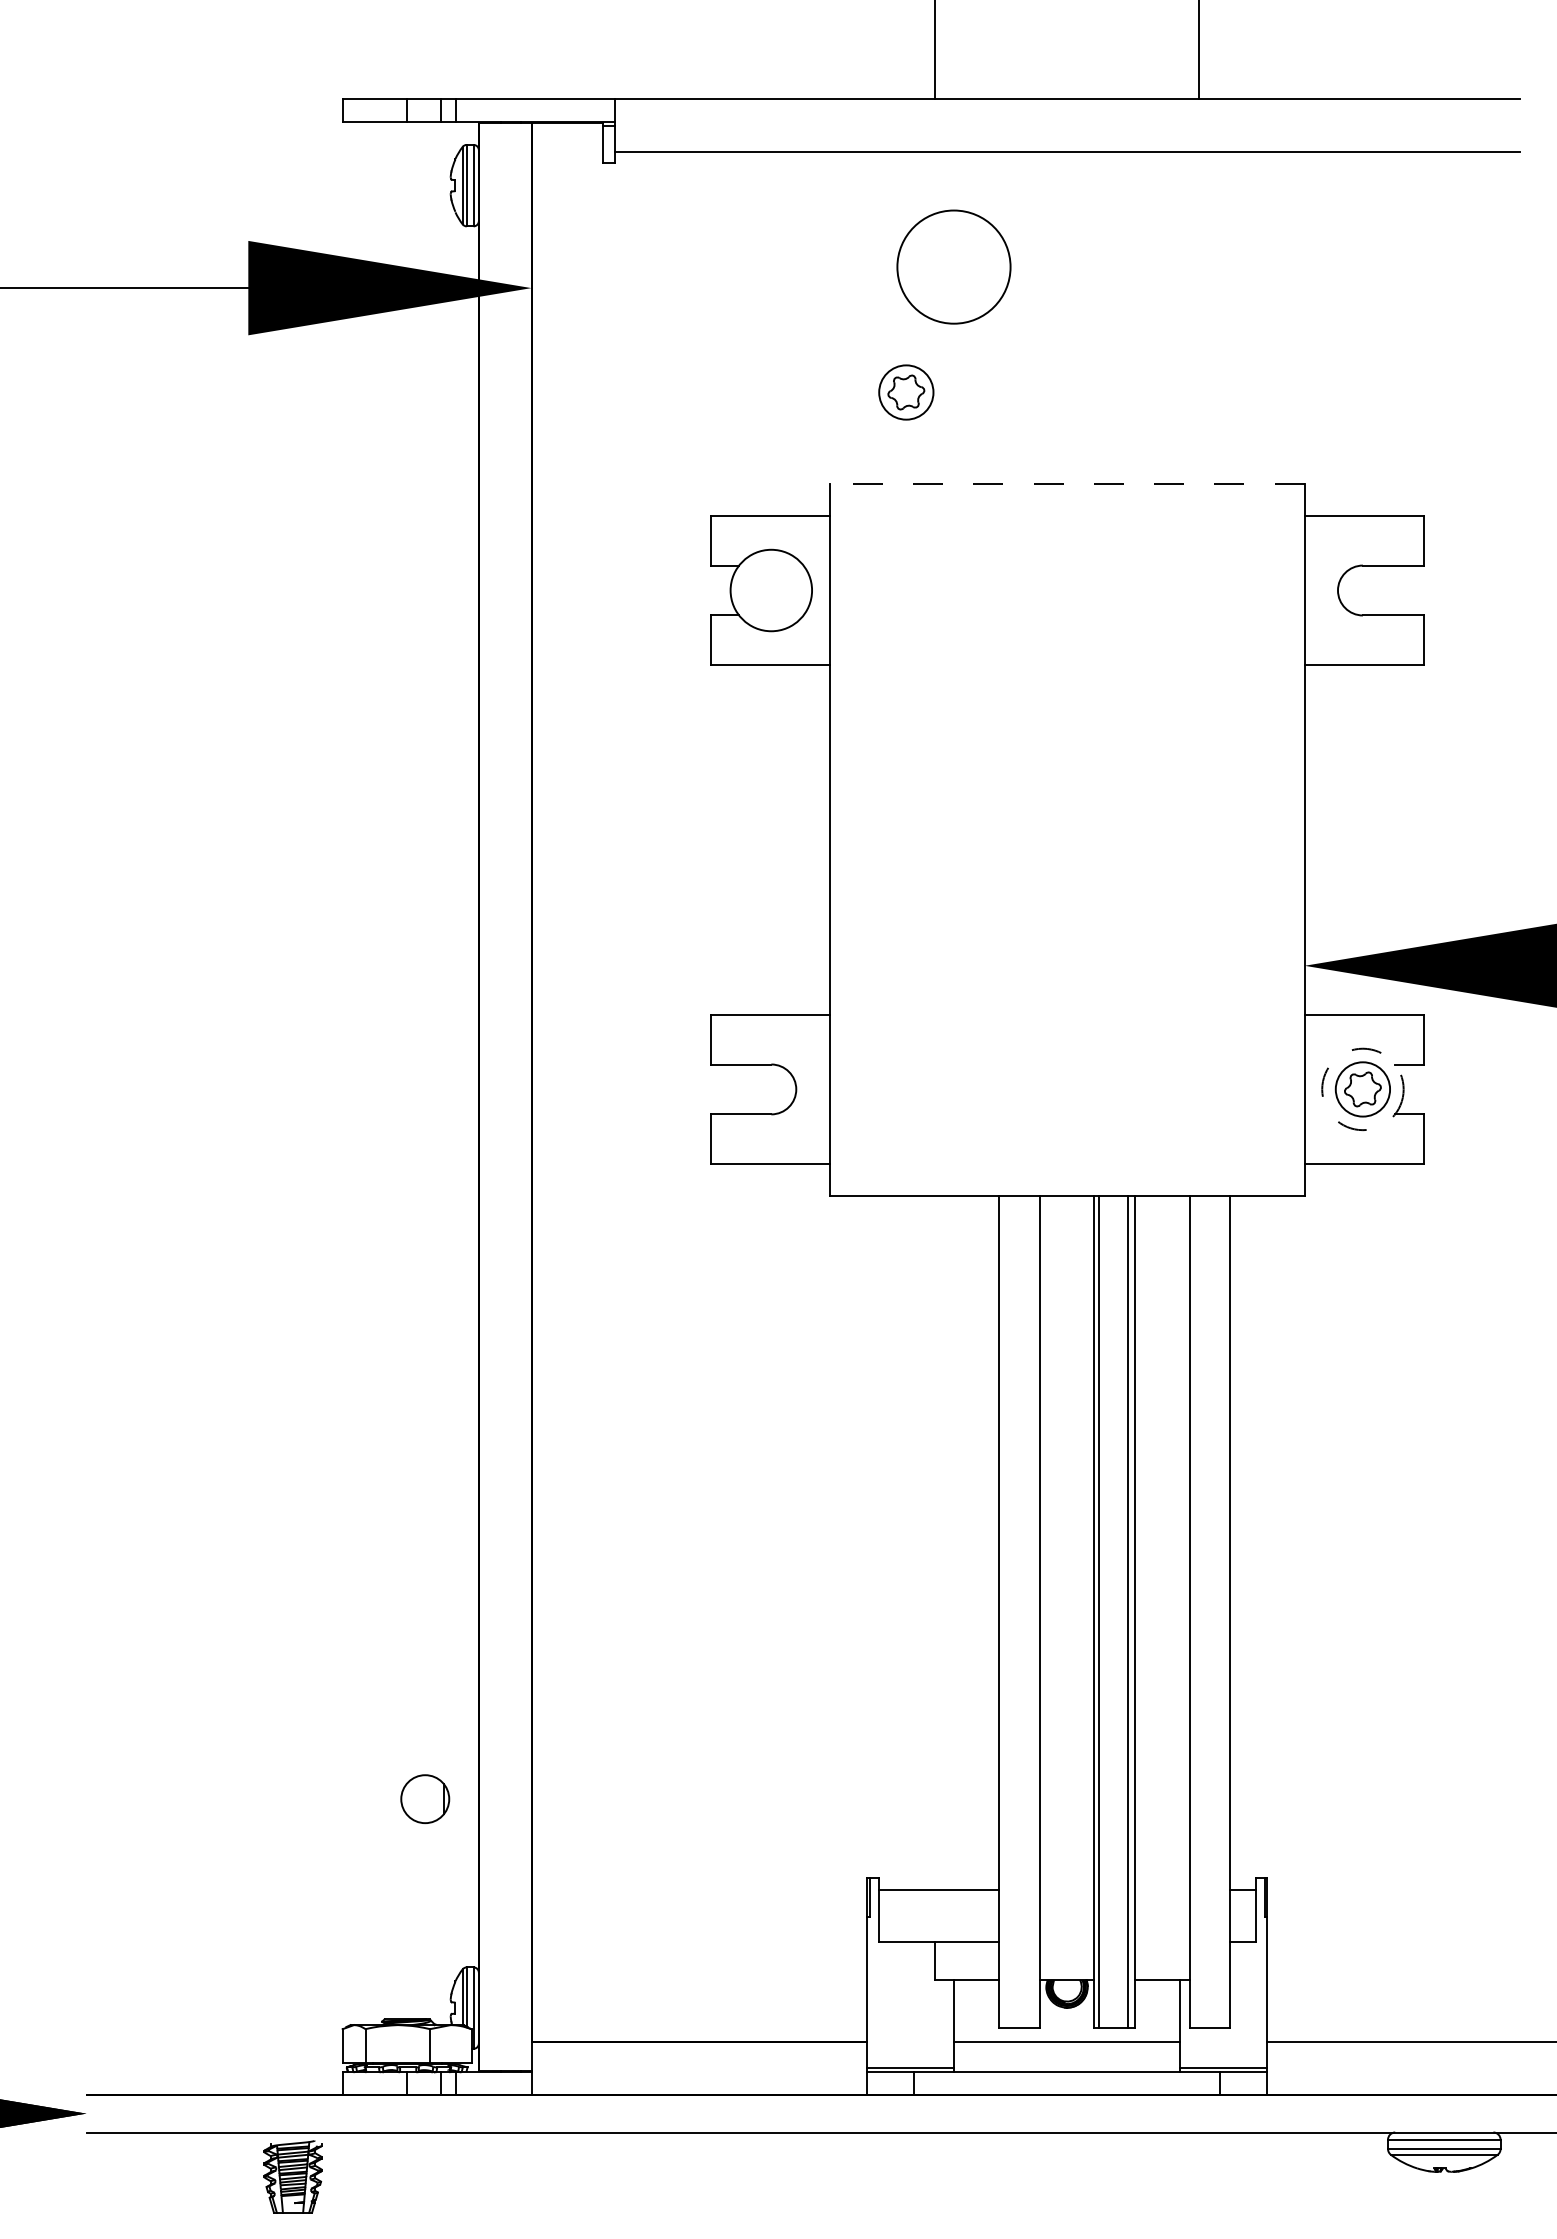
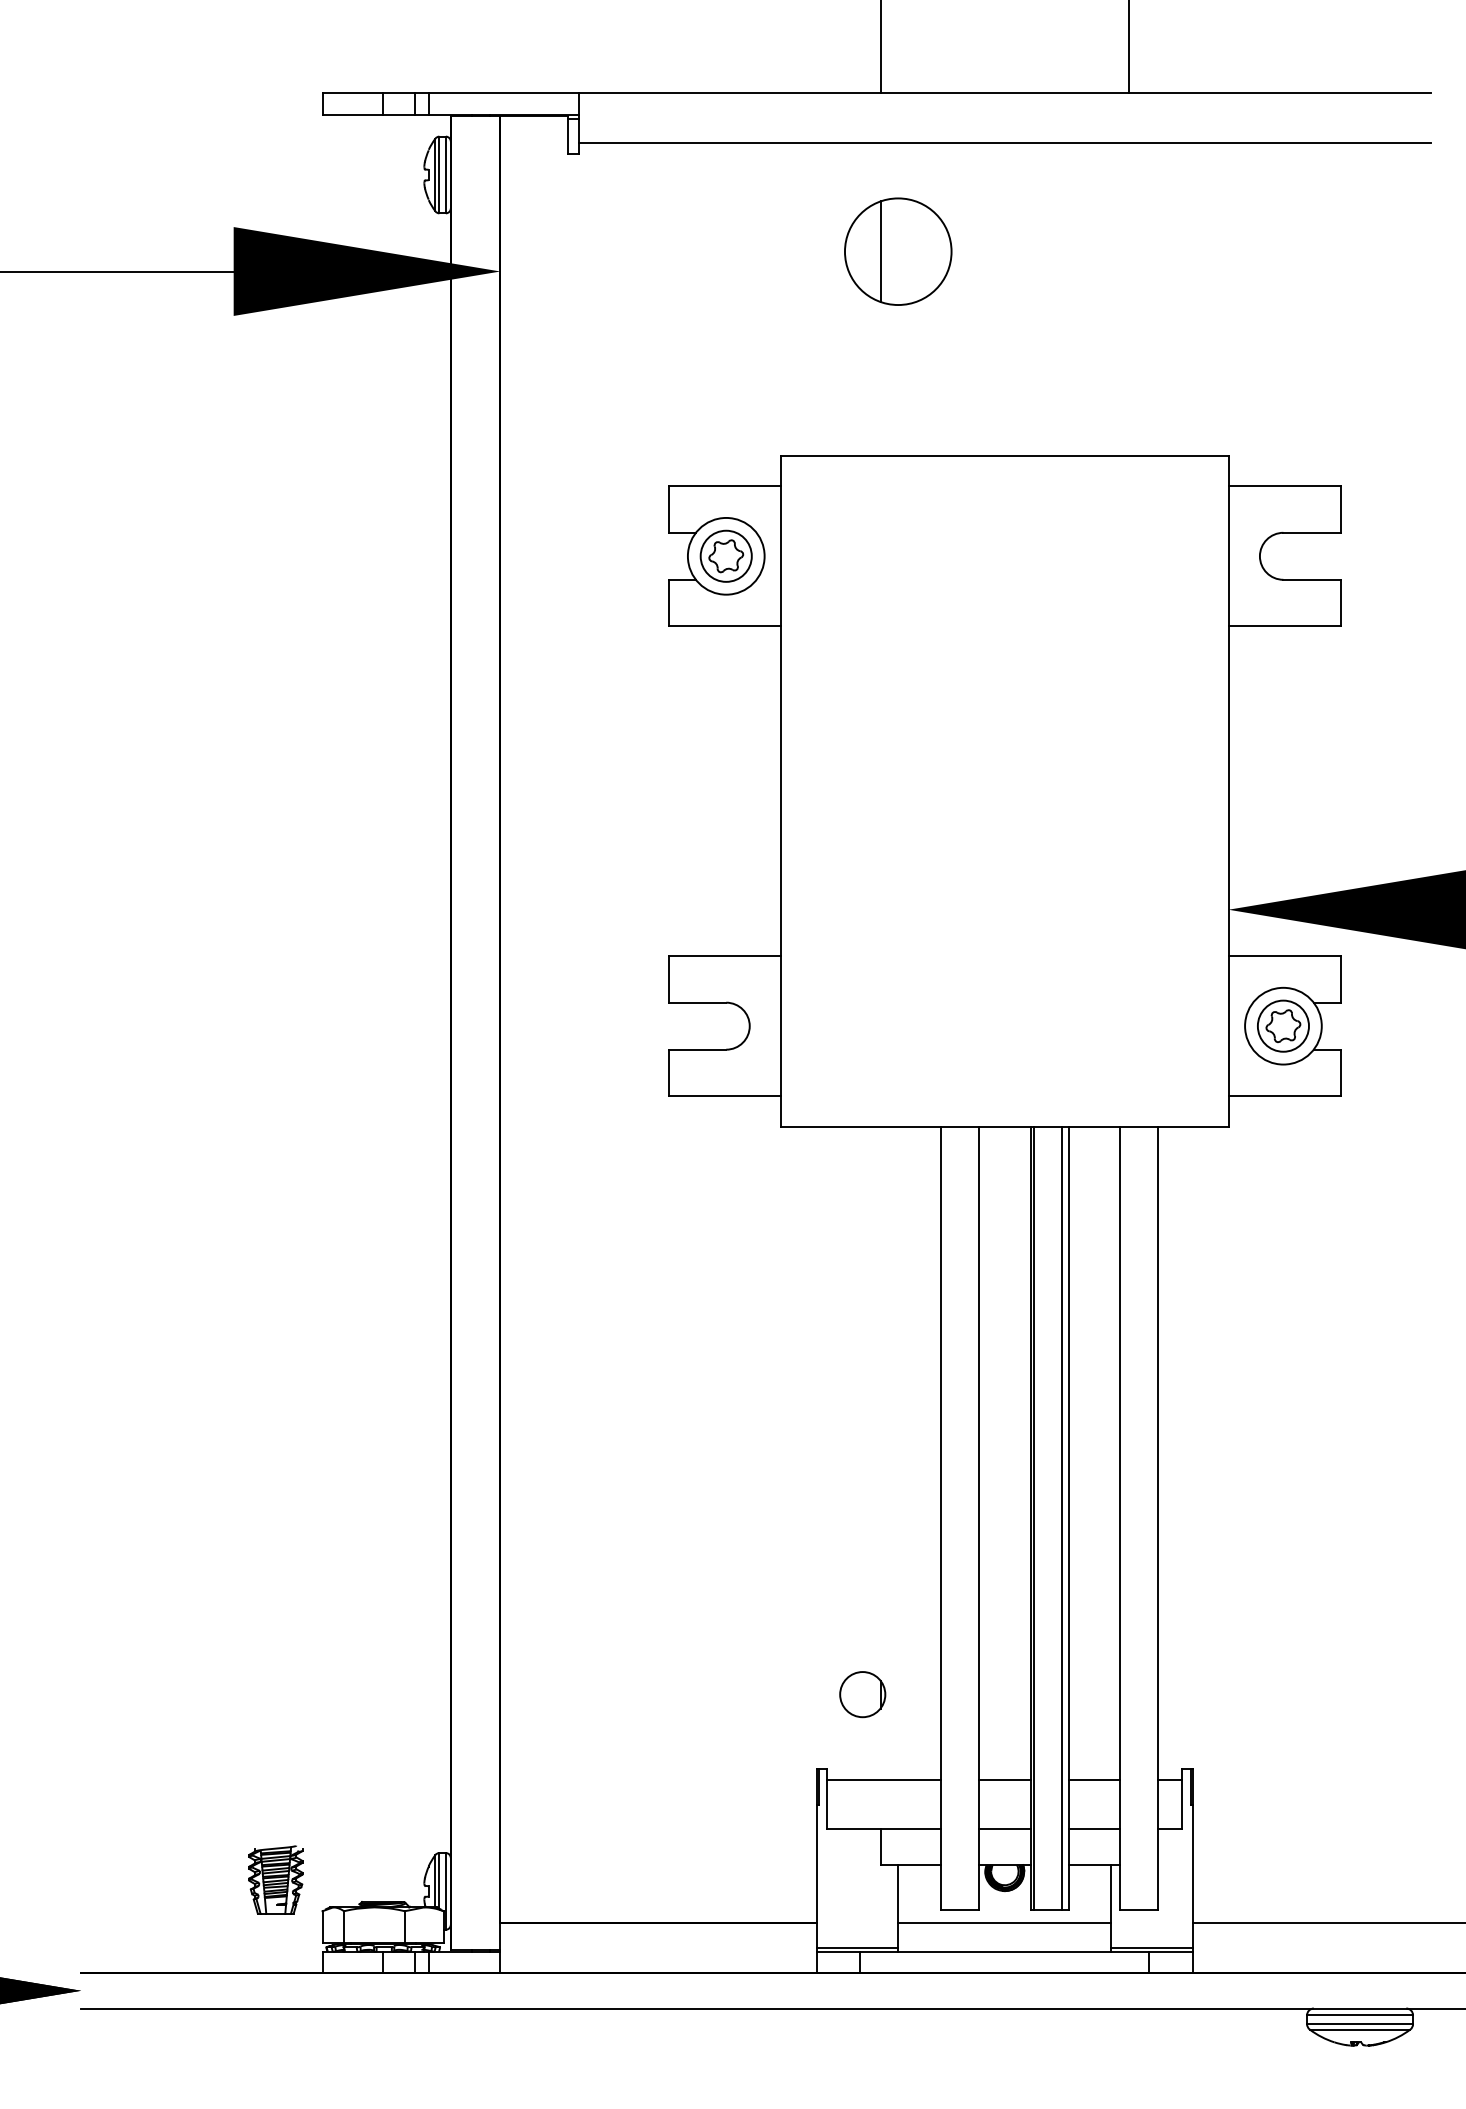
line: (935, 266) -> (880, 251), added
part: (906, 392) -> (726, 556), moved
line: (1067, 483) -> (1005, 455), dashed -> solid
circle: (1362, 1089) -> (1283, 1026), dashed -> solid
part: (425, 1798) -> (862, 1693), moved
line: (1066, 1889) -> (1004, 1779), added
line: (1161, 1889) -> (1093, 1779), added
line: (1066, 1942) -> (1004, 1829), added
line: (1161, 1942) -> (1093, 1829), added
part: (292, 2176) -> (275, 1879), moved

